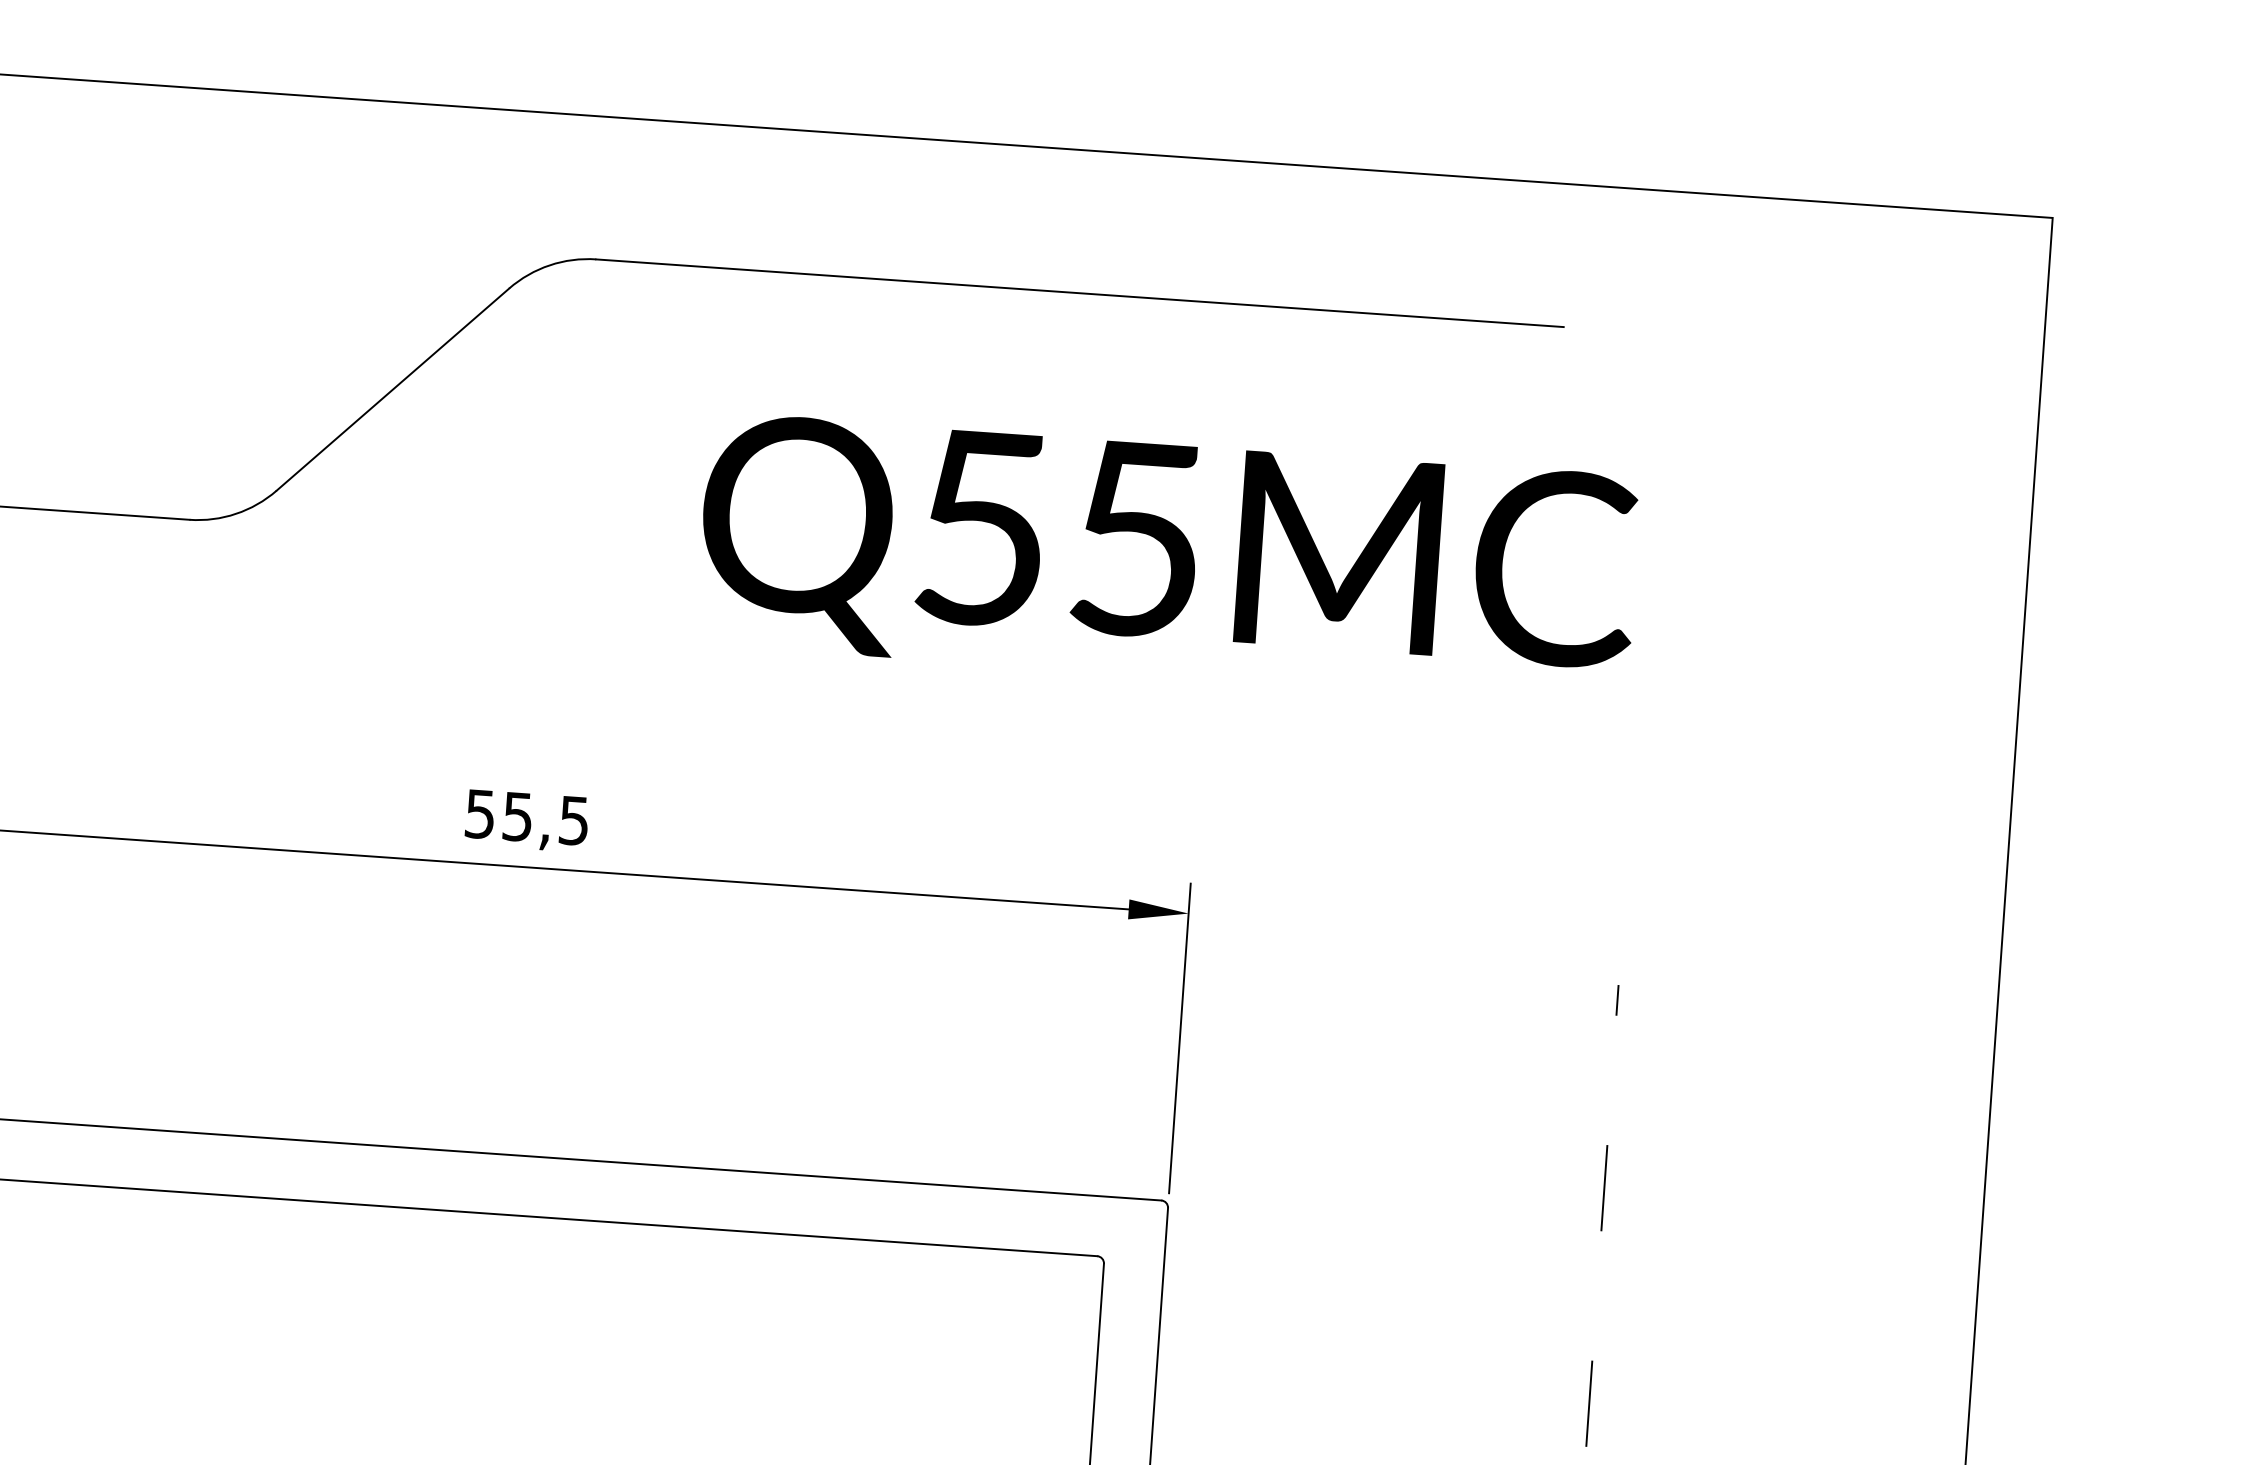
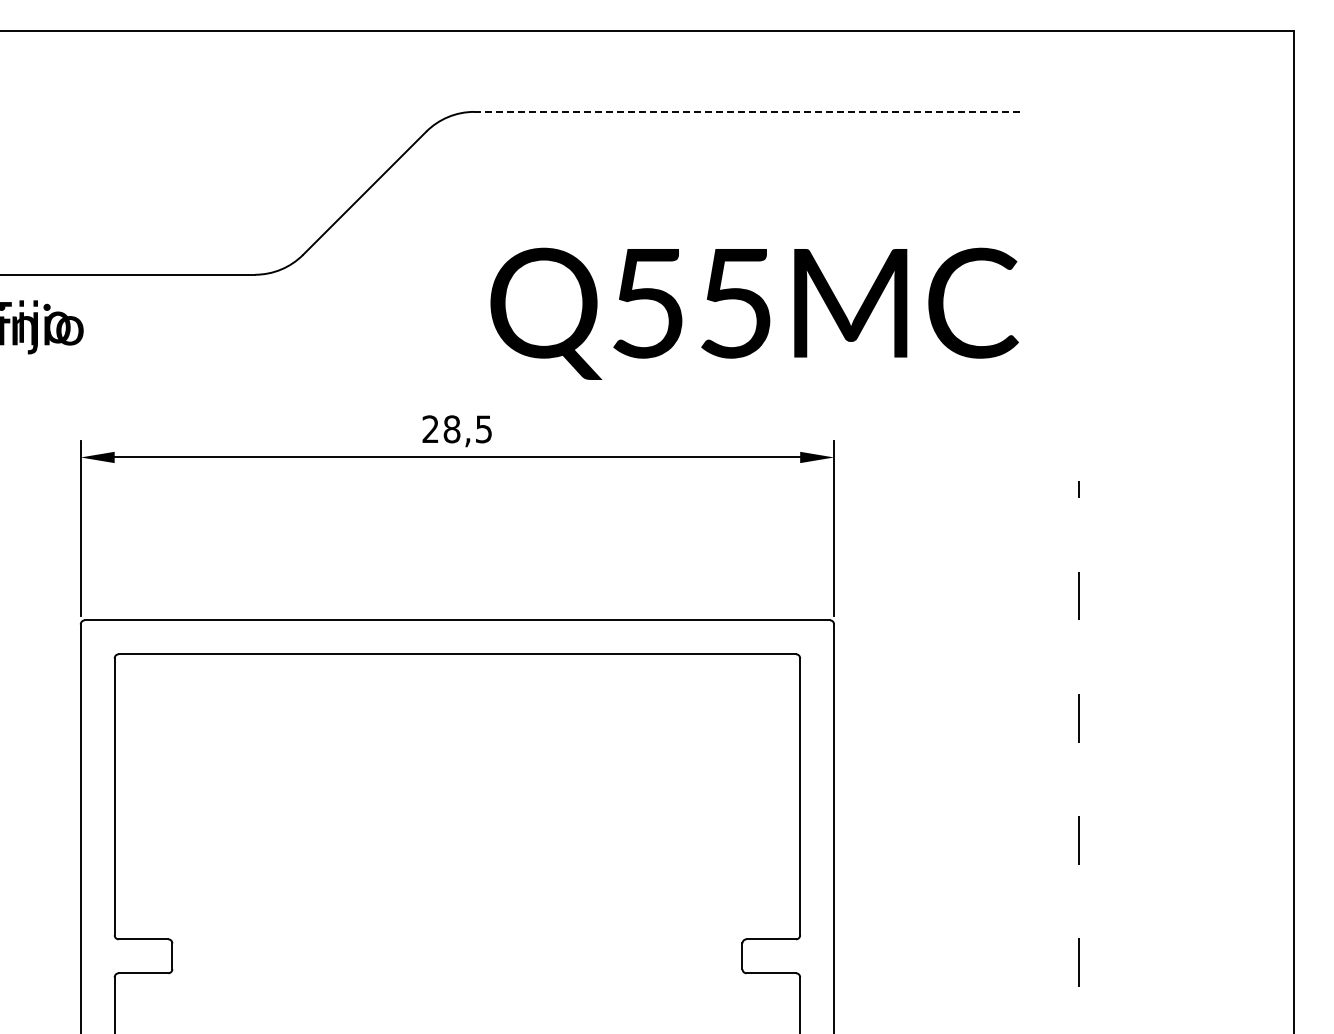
line: (1080, 292) -> (748, 111), solid -> dashed
text: (1168, 559) -> (754, 313), moved
text: (499, 815) -> (441, 429), 55,5 -> 28,5

